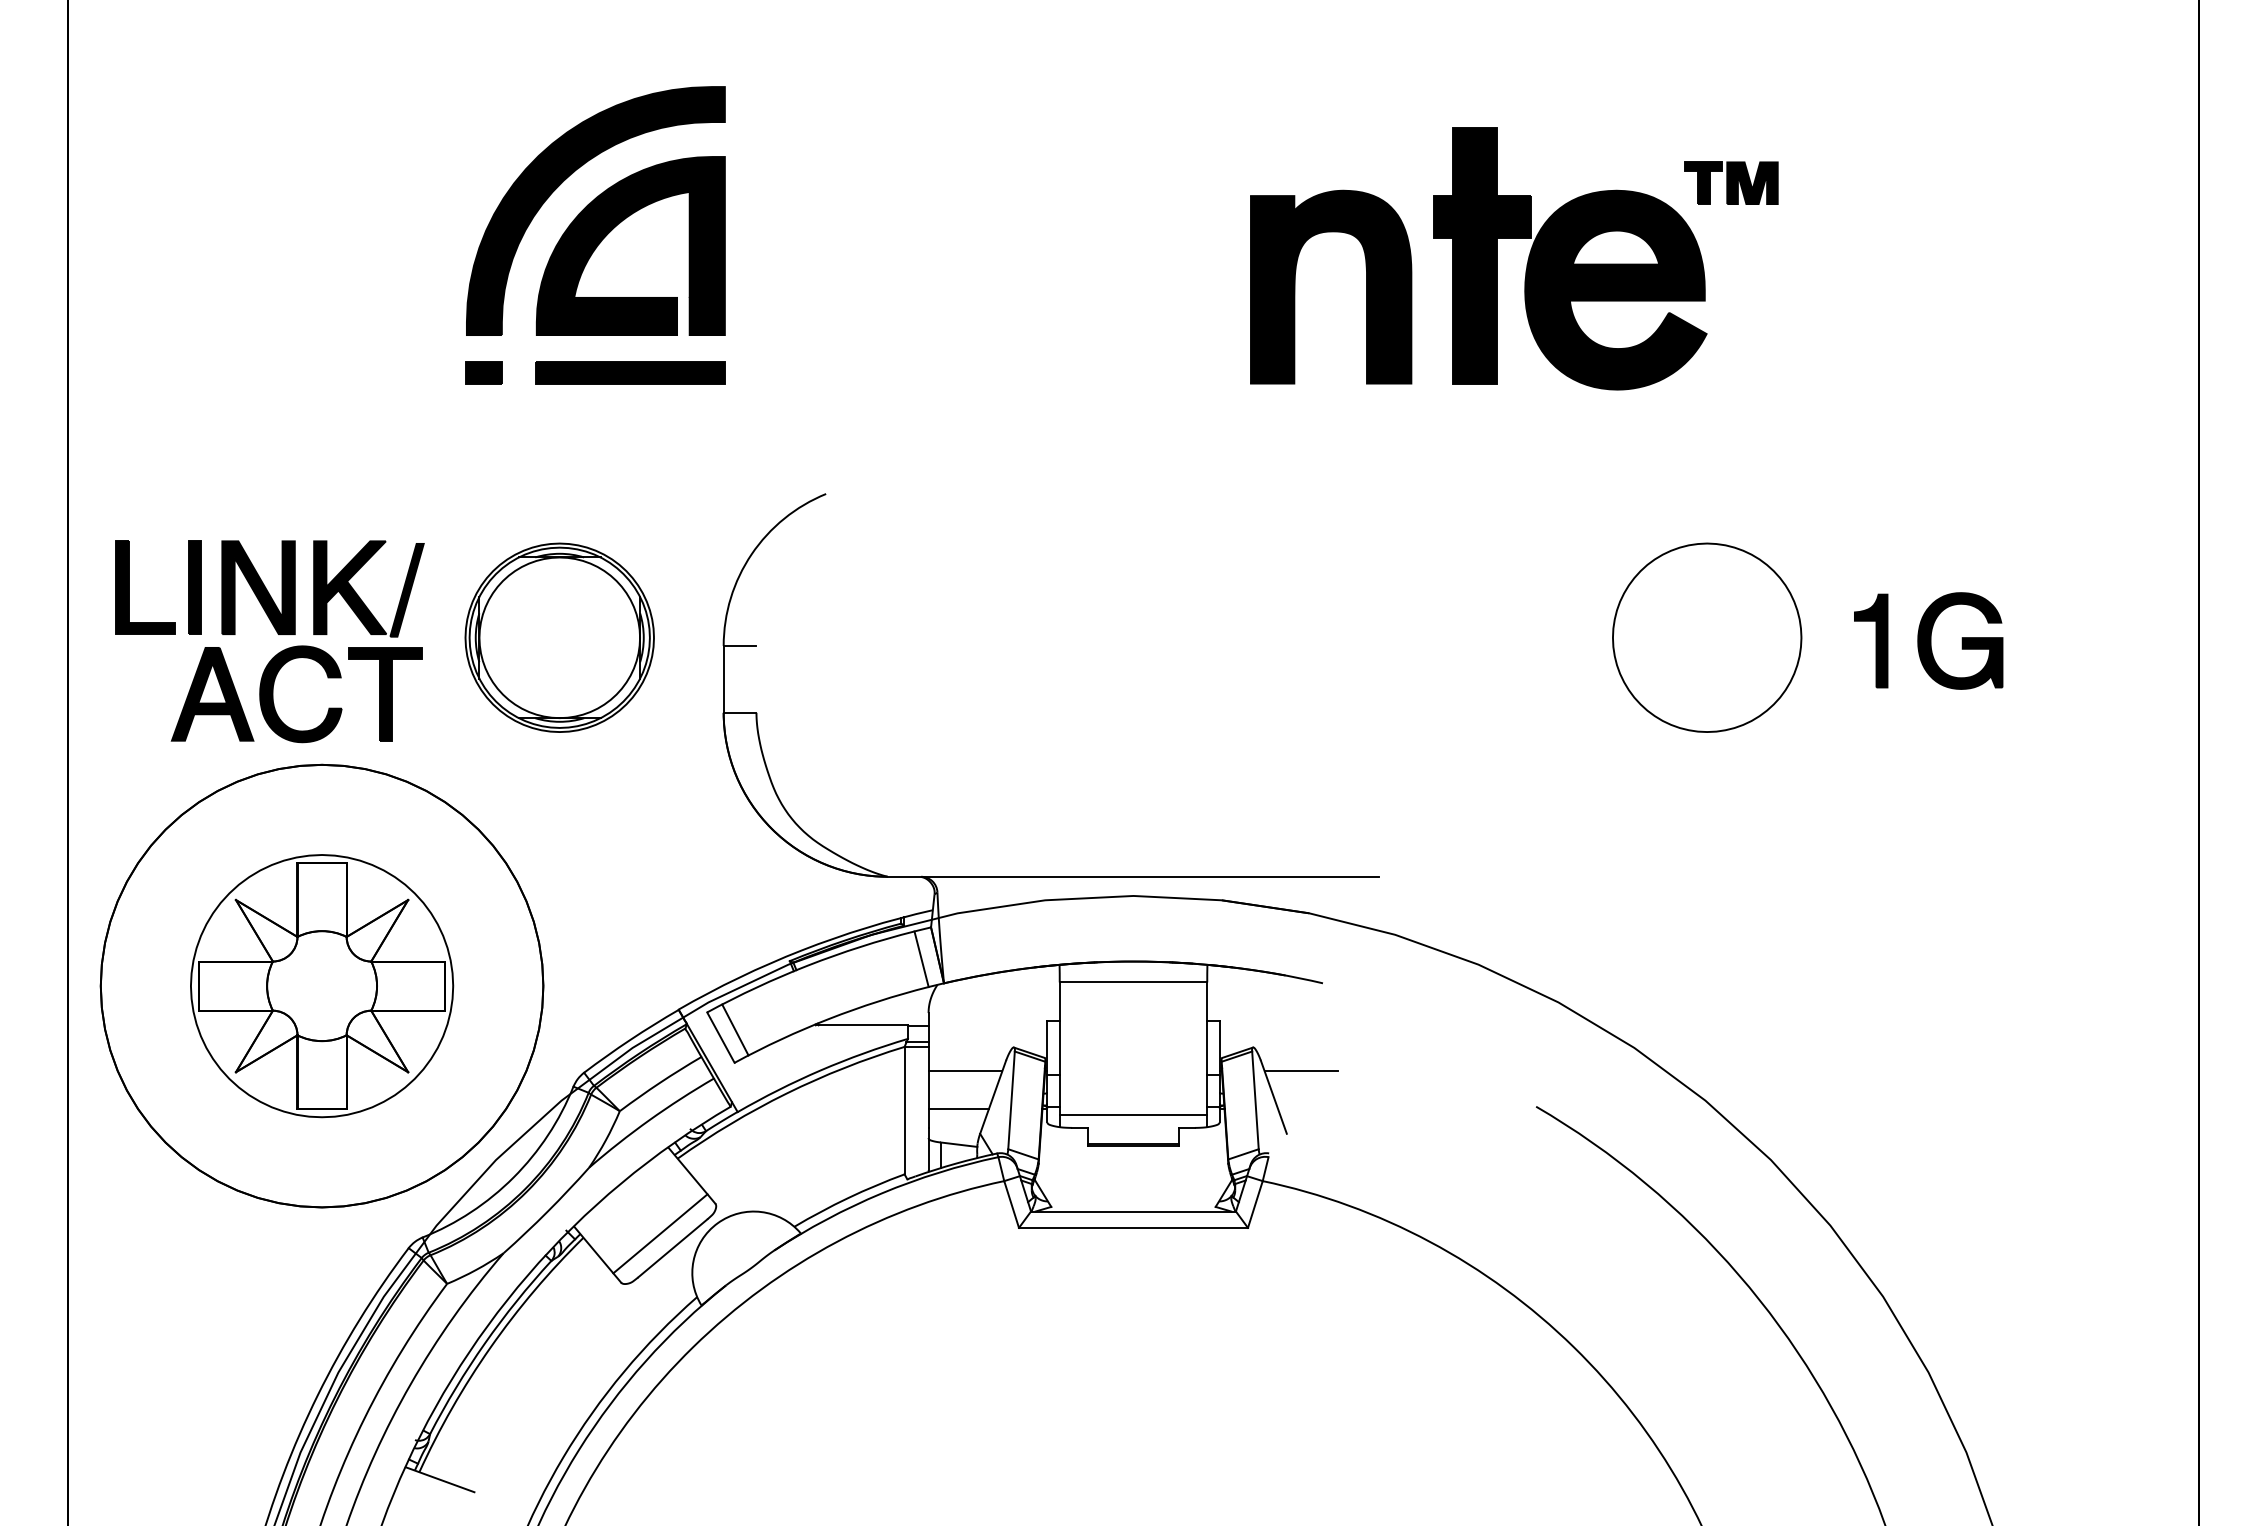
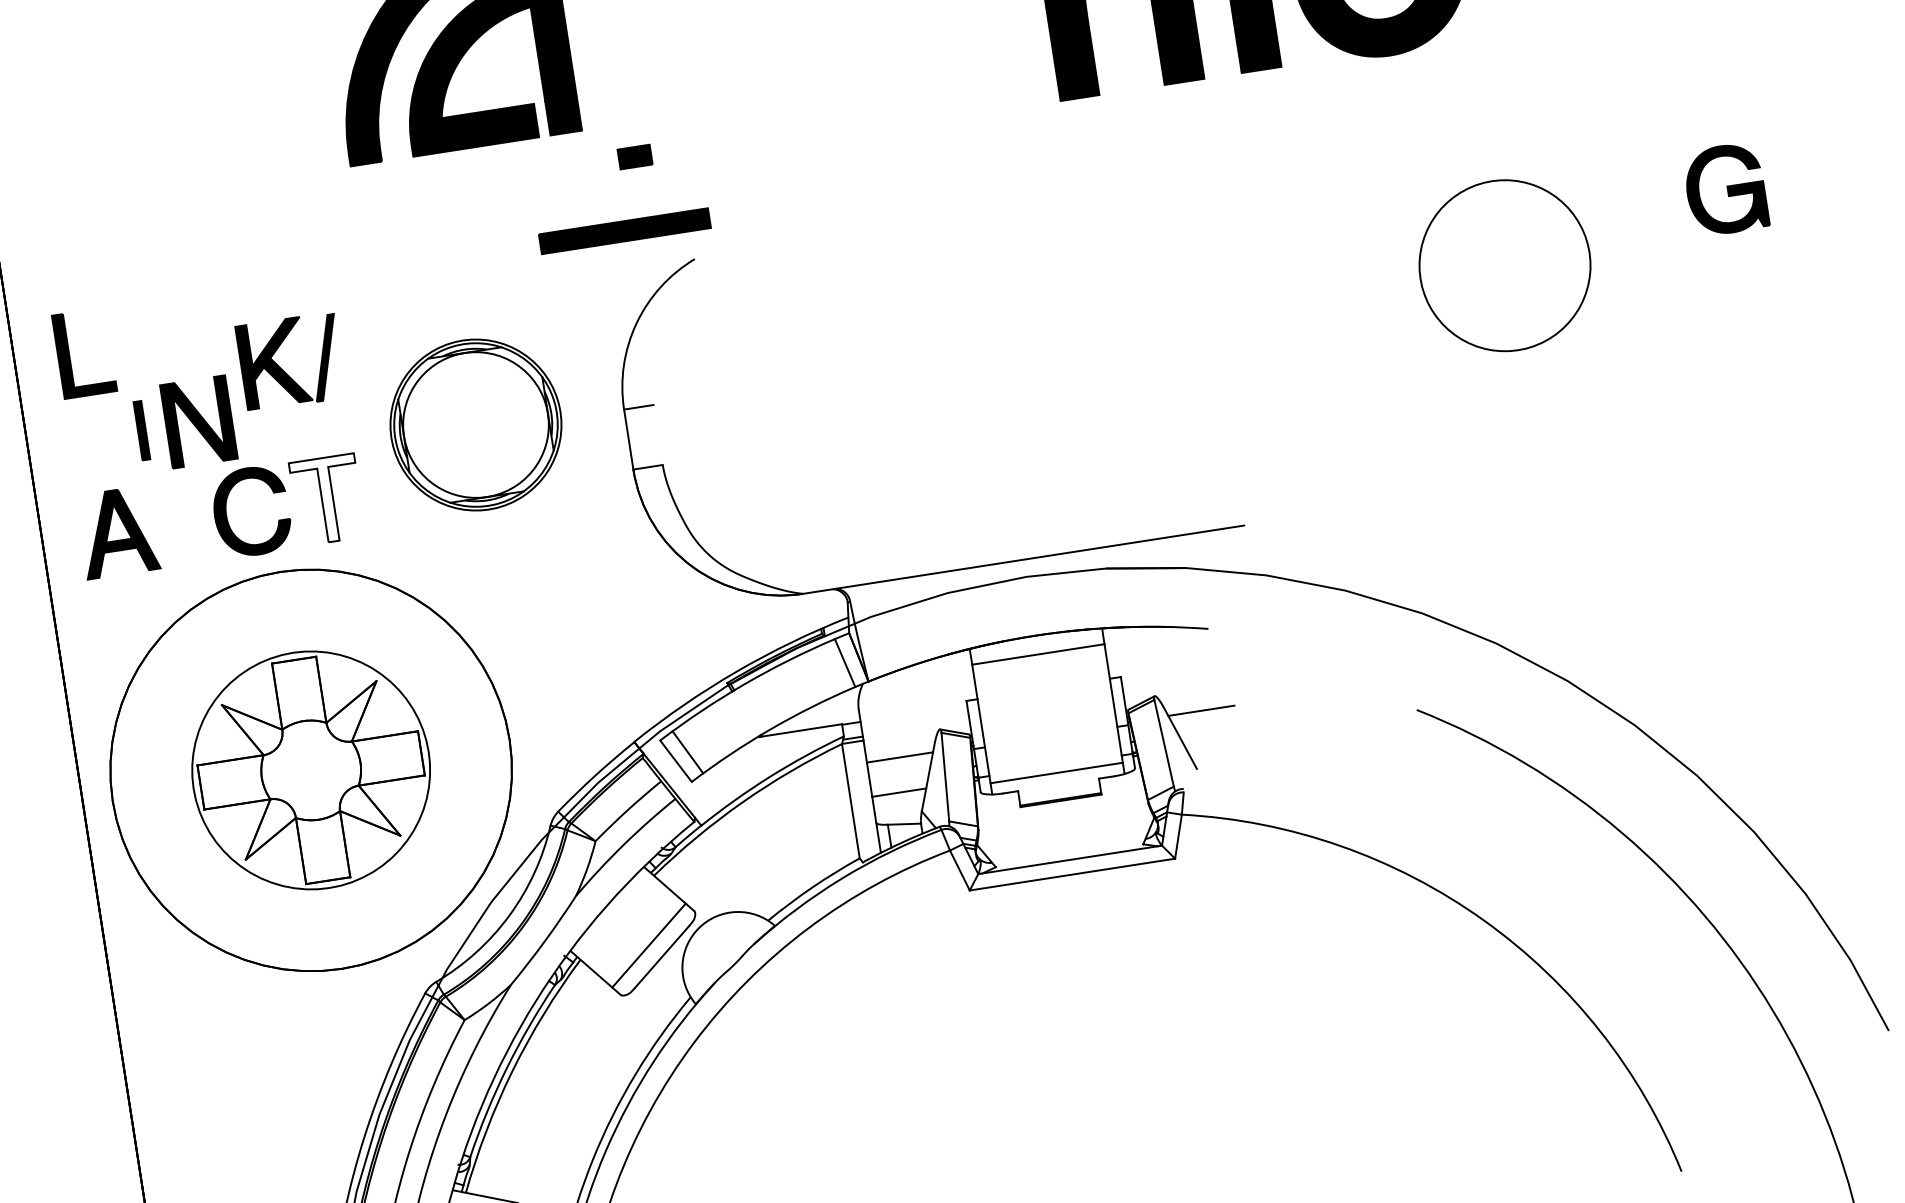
part: (483, 372) -> (634, 156), moved
part: (630, 372) -> (624, 230), moved
part: (129, 587) -> (70, 355), moved
part: (194, 587) -> (141, 430), size x0.7
part: (359, 596) -> (283, 370), moved
part: (1871, 640) -> (1652, 245), removed
part: (1960, 640) -> (1725, 189), moved
fill: (385, 693) -> (327, 499), removed
part: (212, 694) -> (117, 532), moved

